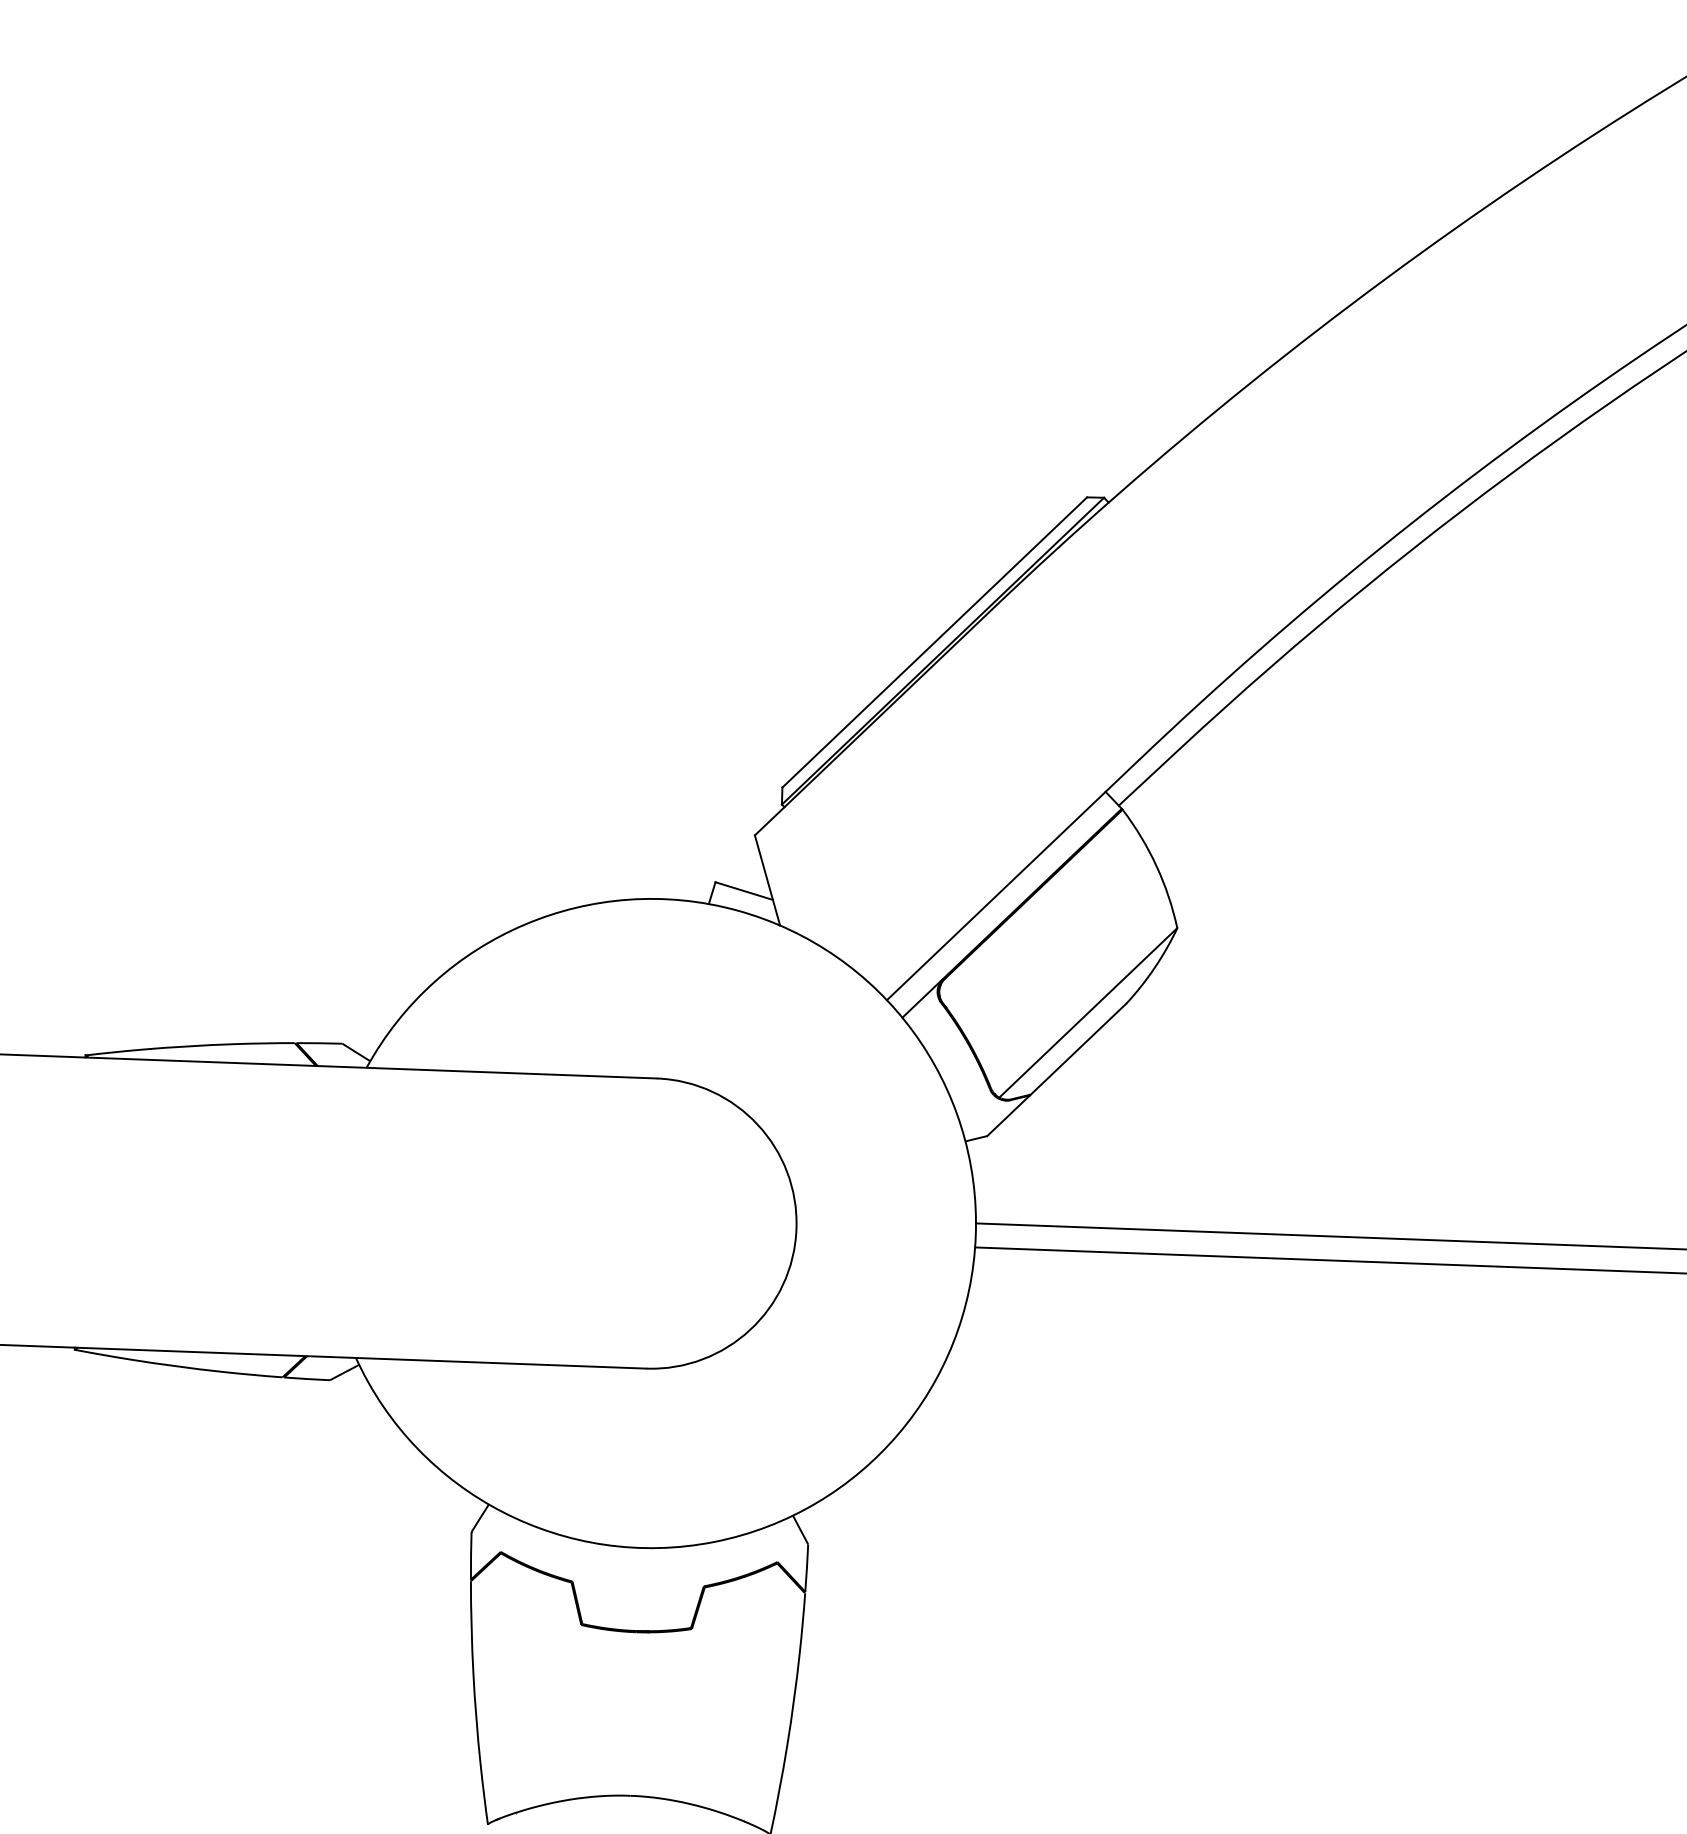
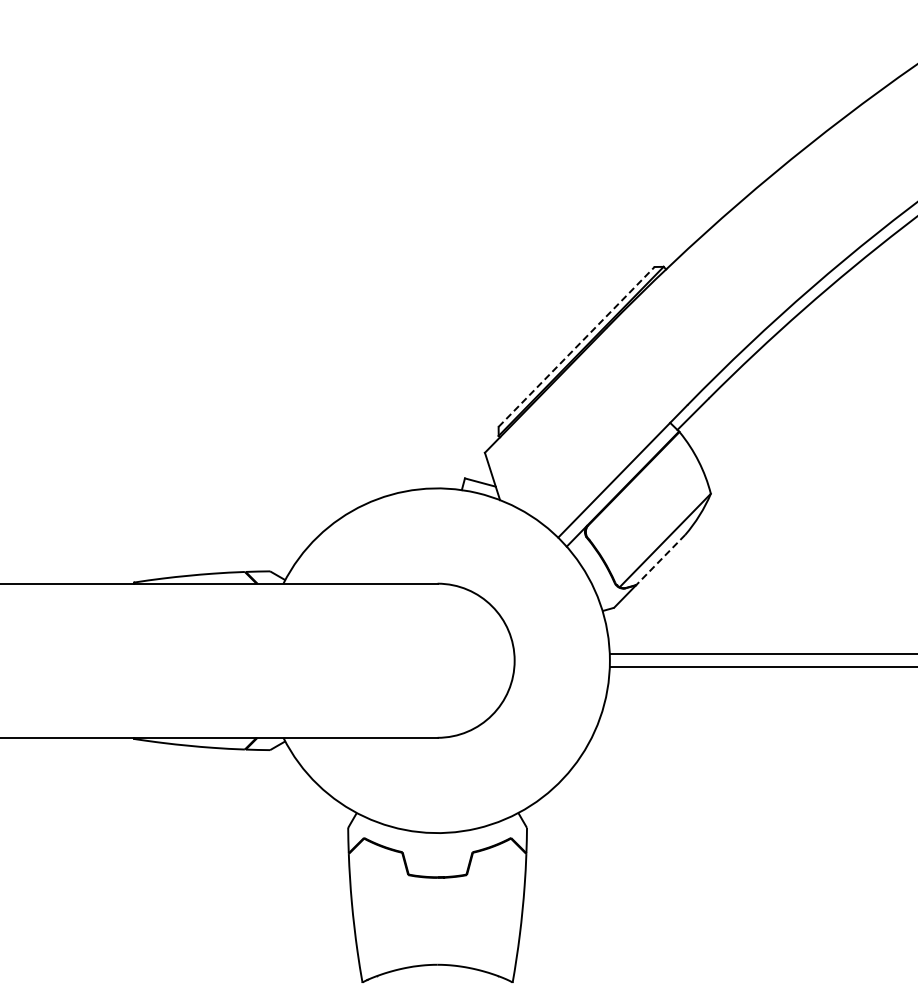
line: (934, 641) -> (576, 346), solid -> dashed
line: (1077, 1048) -> (660, 559), solid -> dashed

